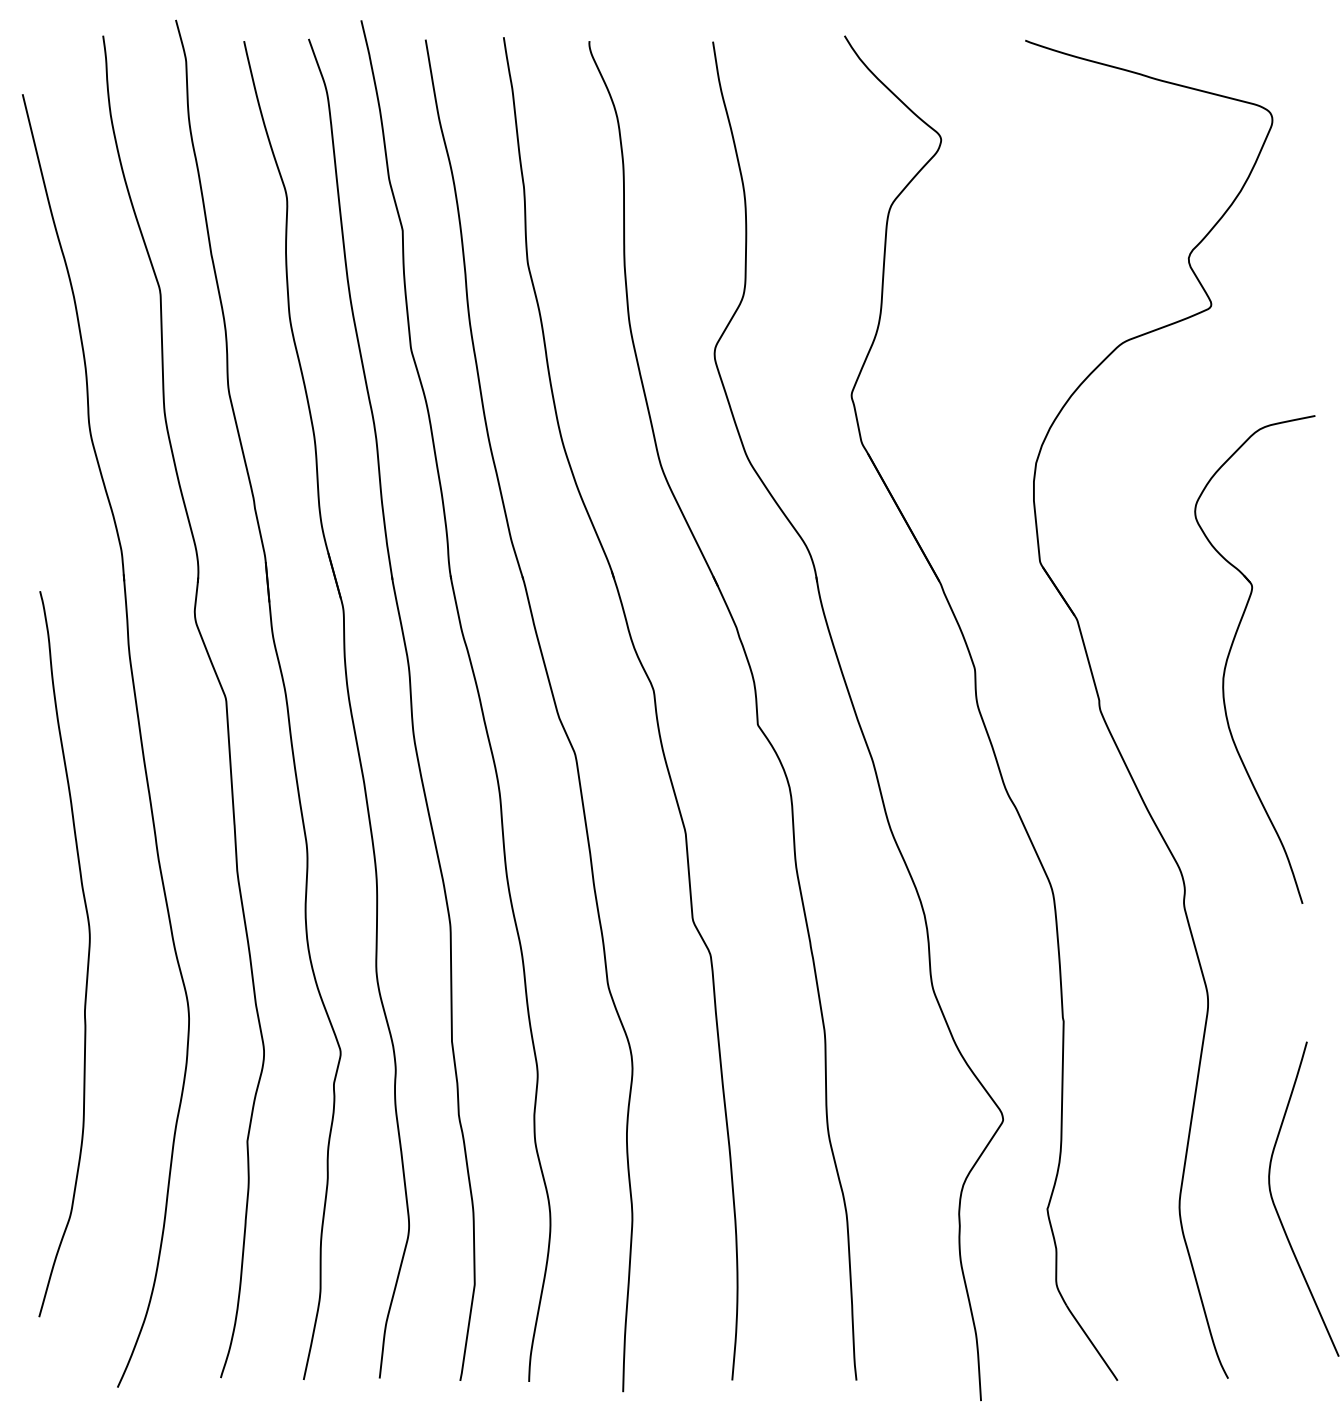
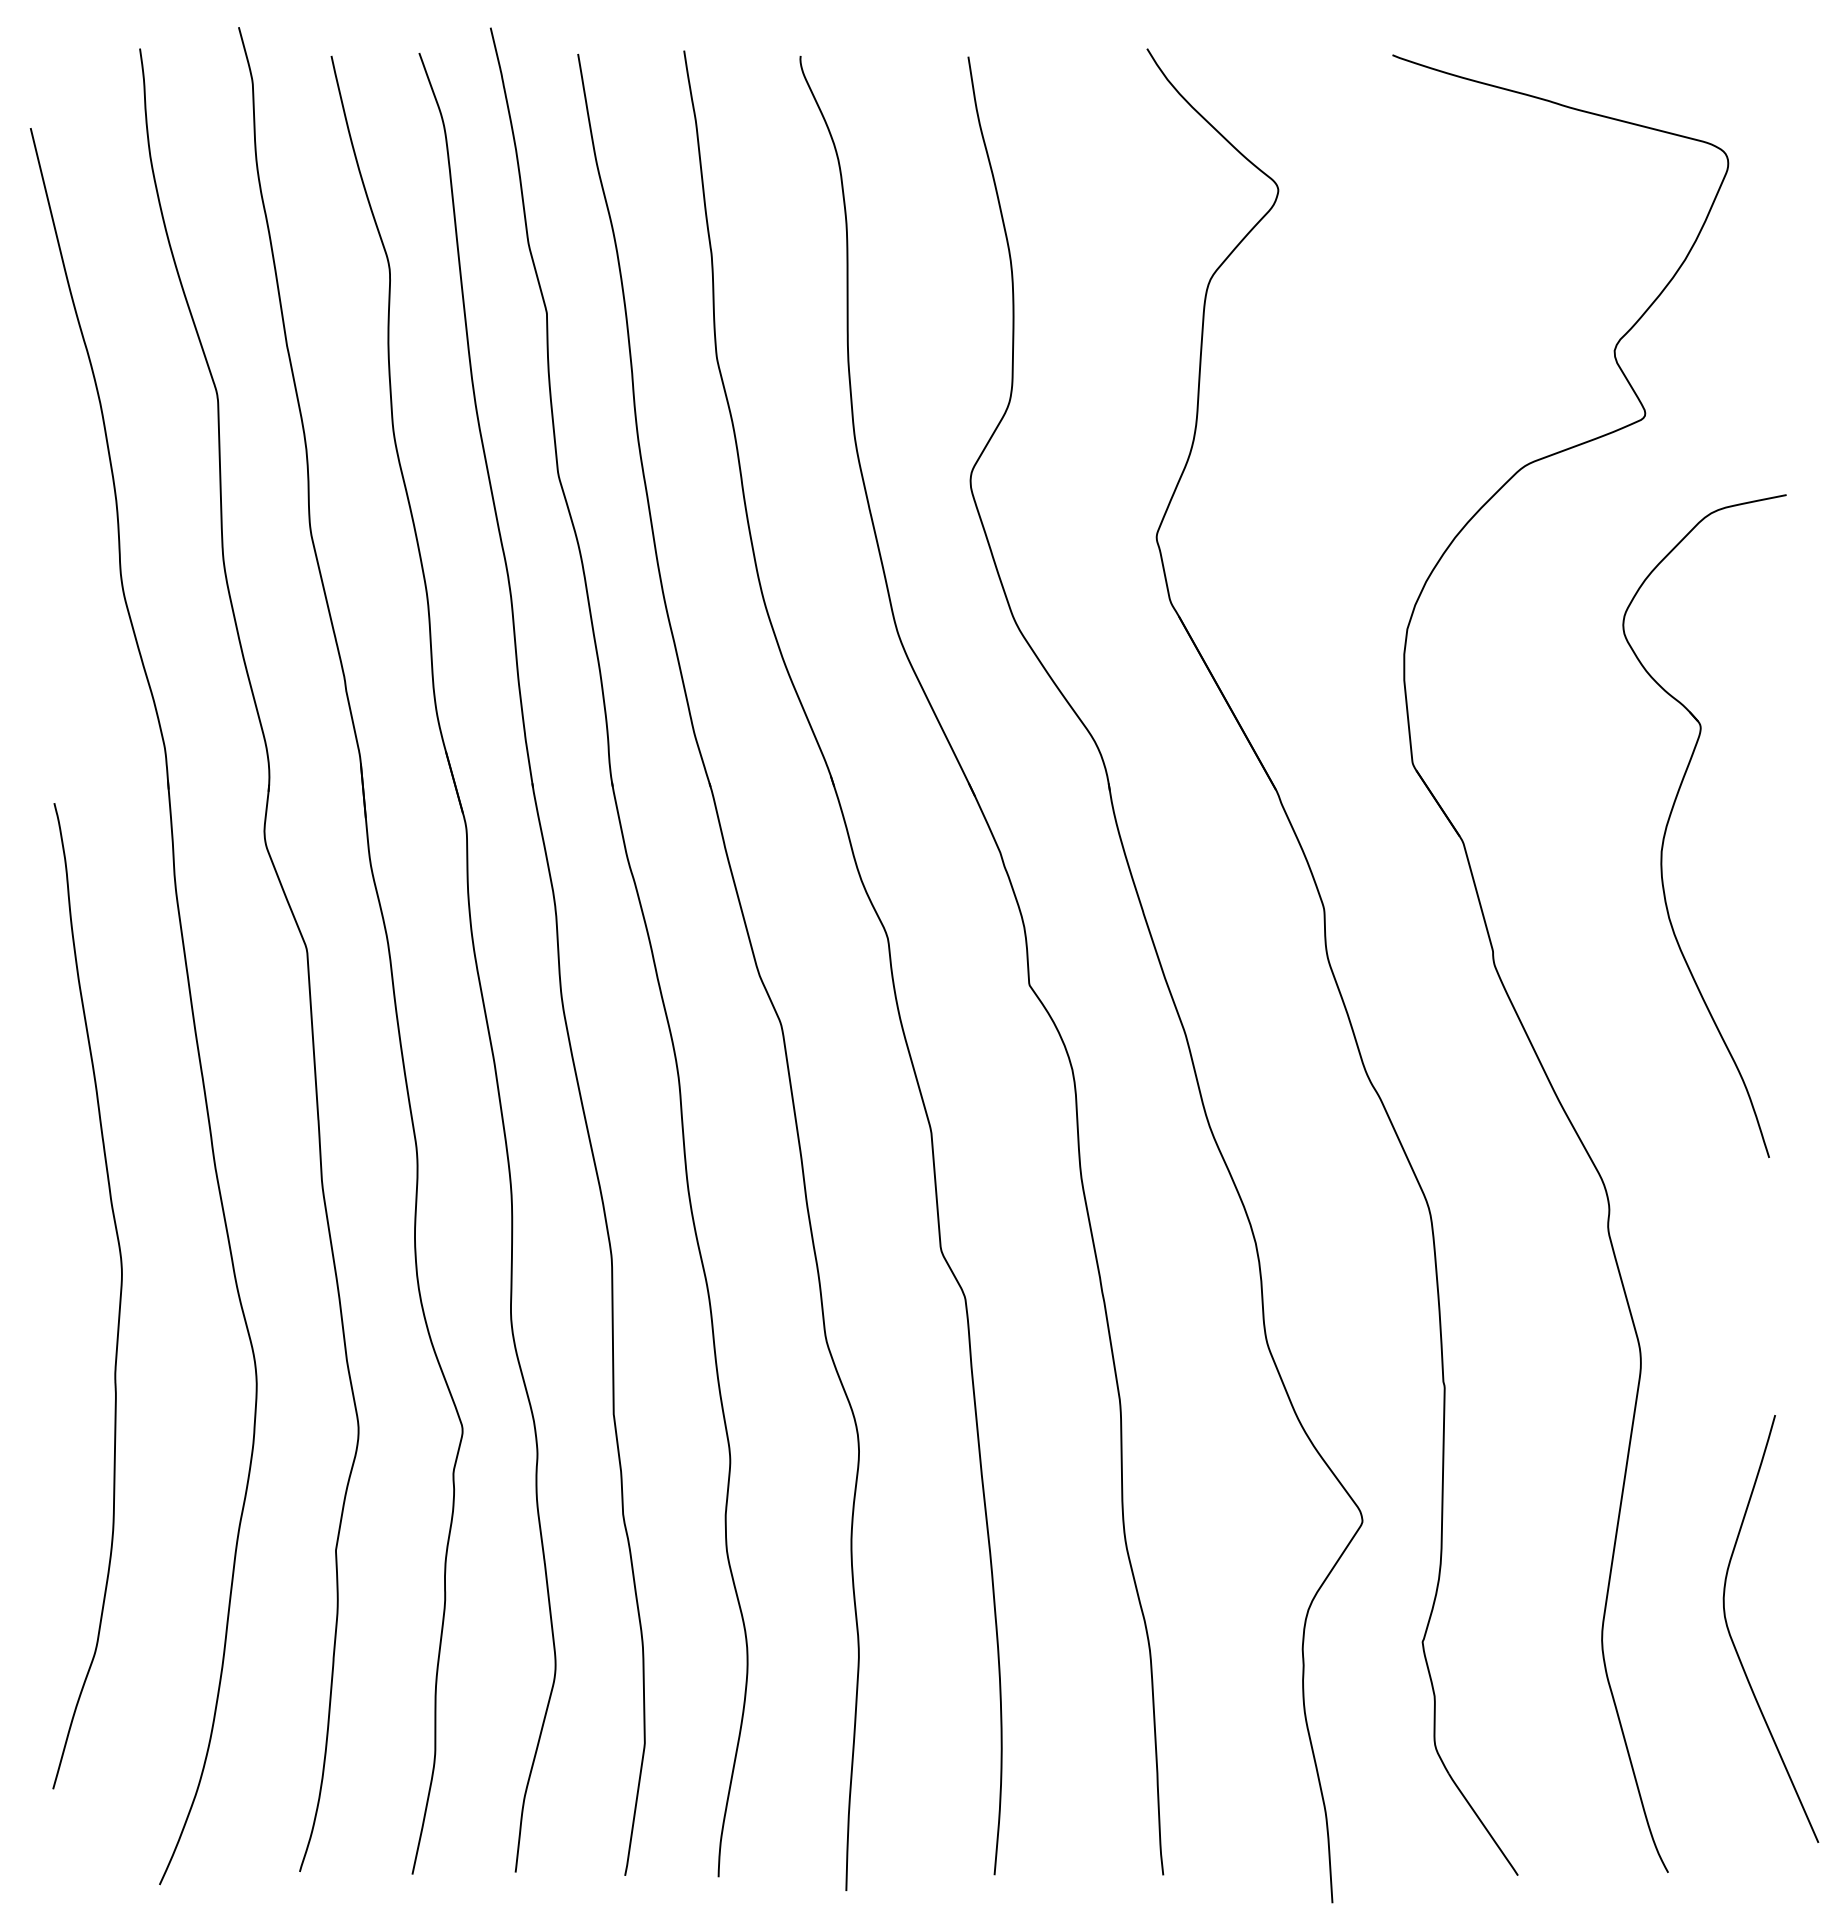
part: (1230, 651) -> (1671, 815), moved

